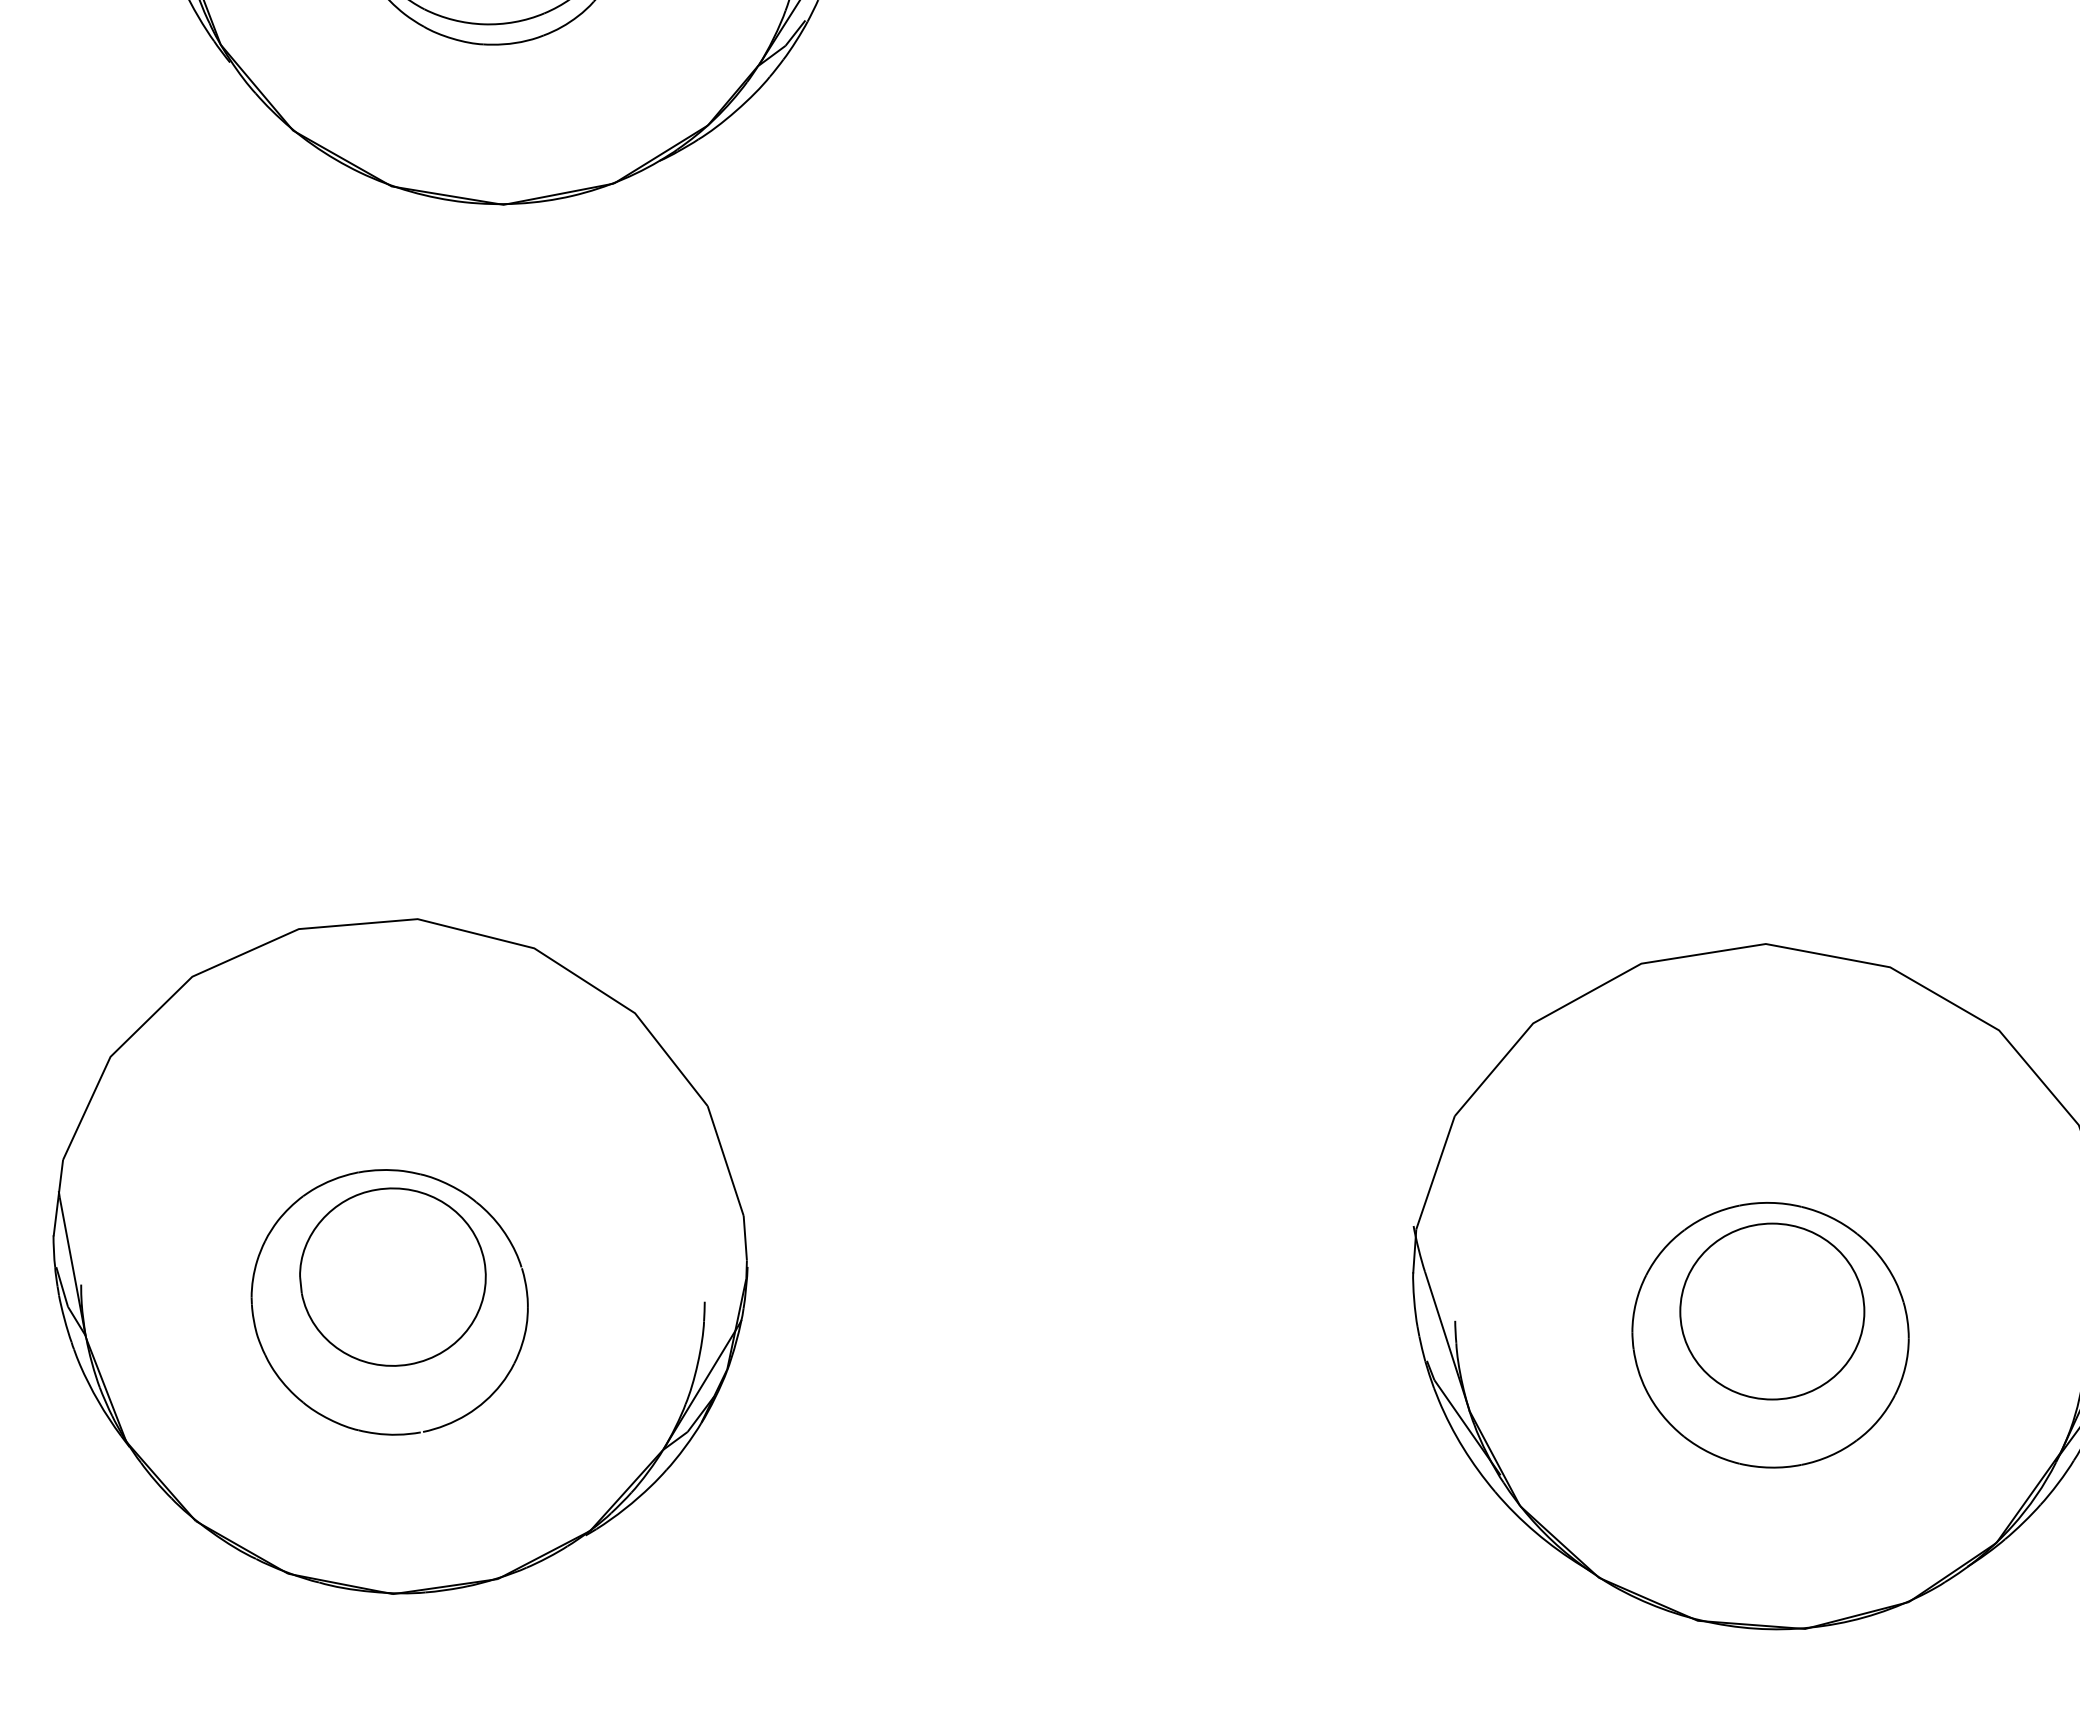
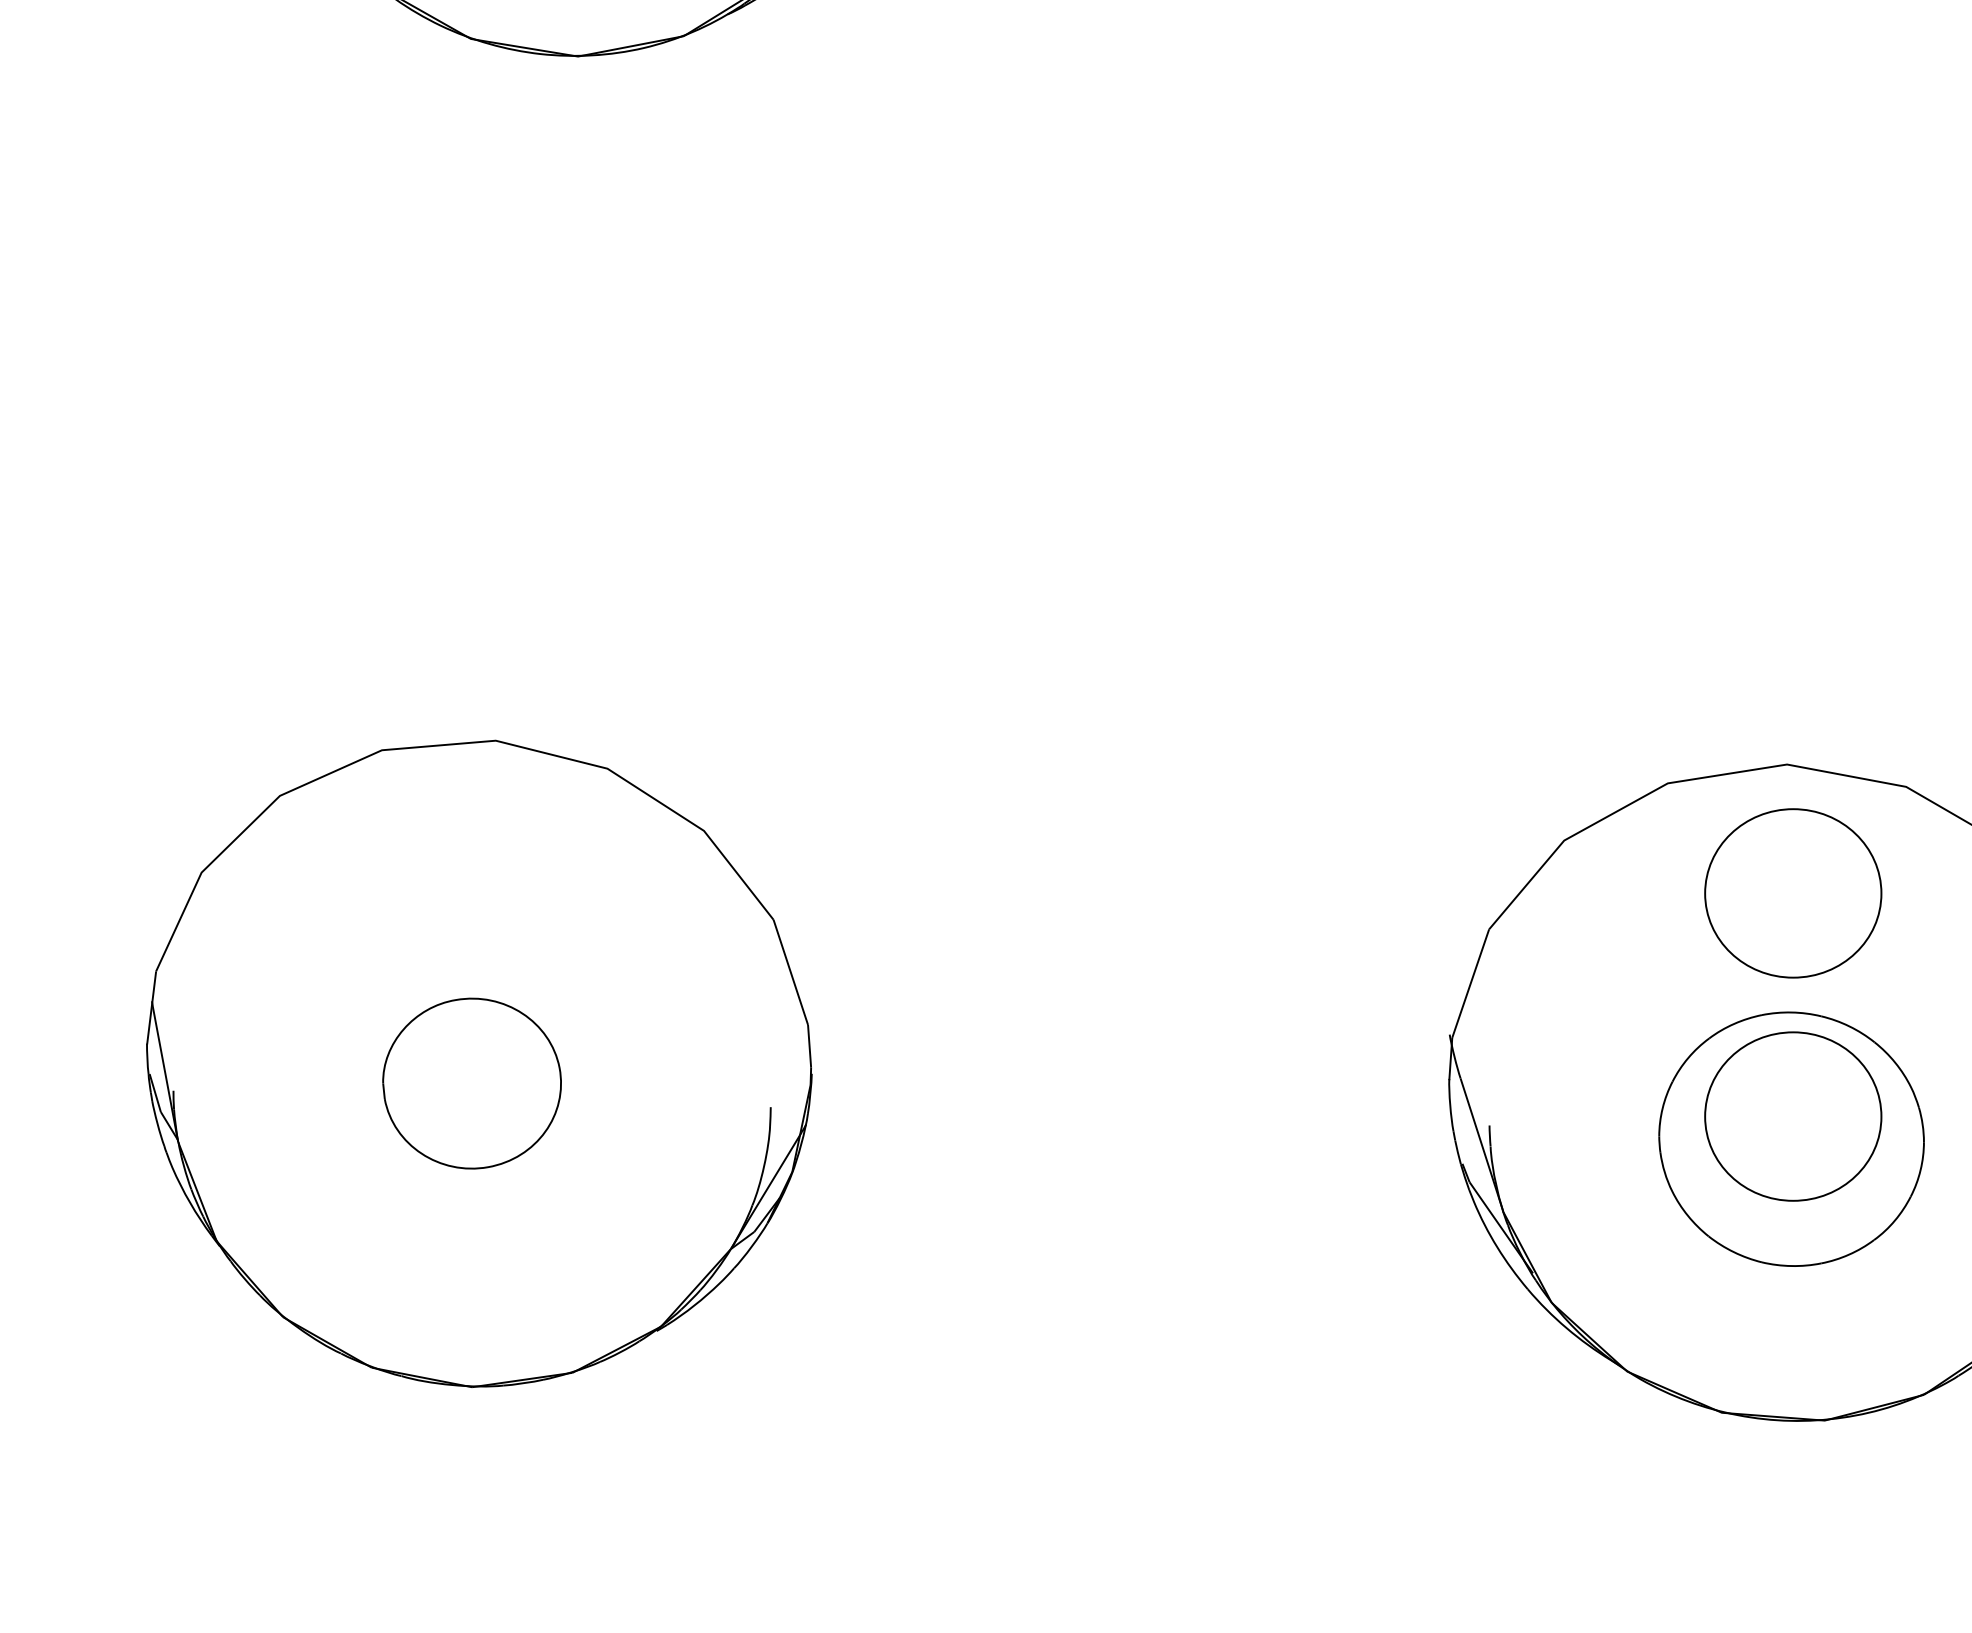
part: (1772, 1078) -> (1793, 893), added
part: (330, 1418) -> (412, 1219), removed

